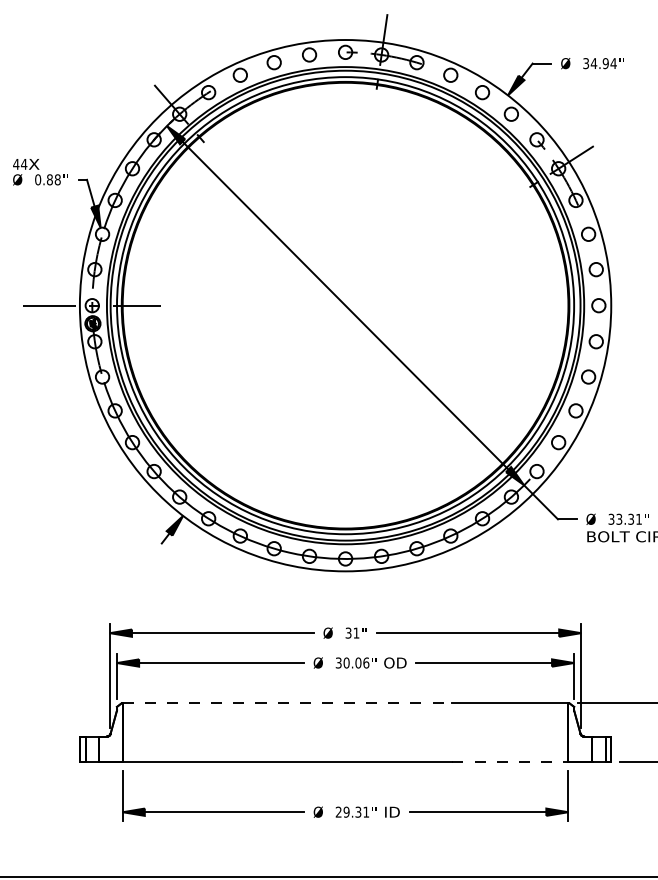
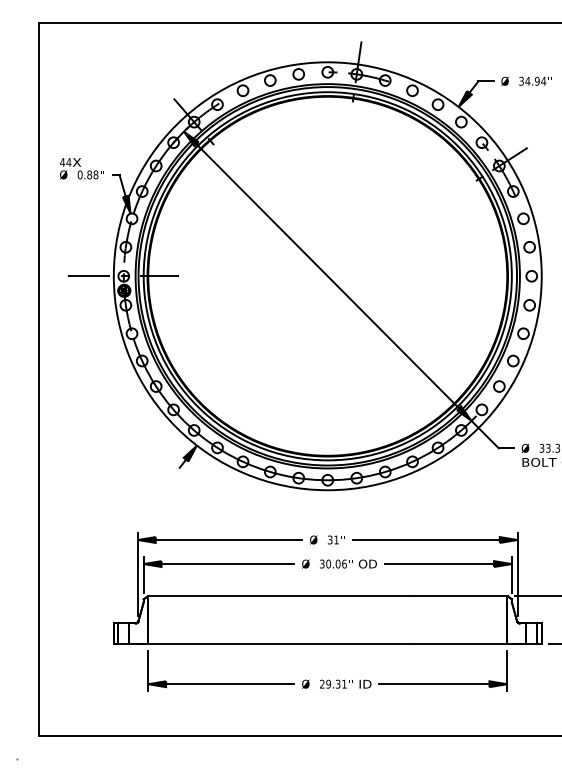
line: (288, 703) -> (281, 596), dashed -> solid
line: (510, 761) -> (460, 643), dashed -> solid

